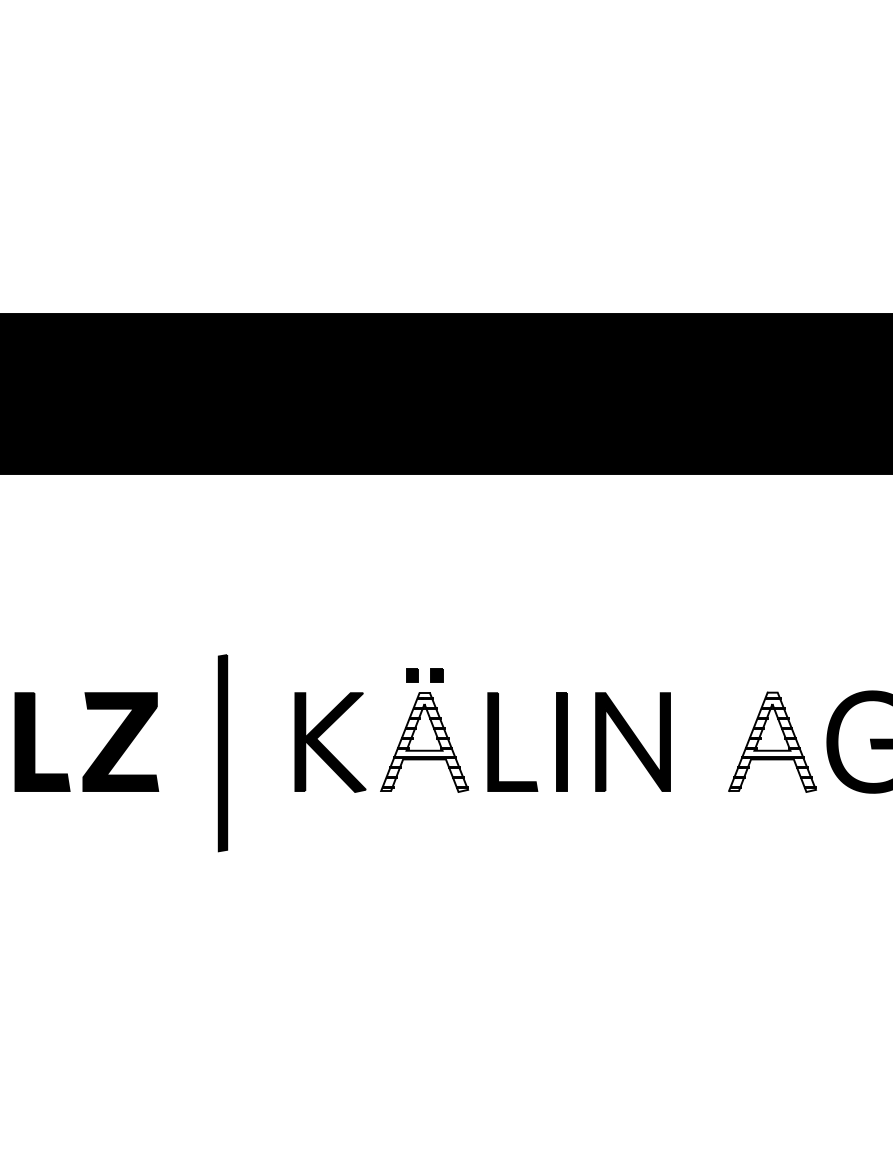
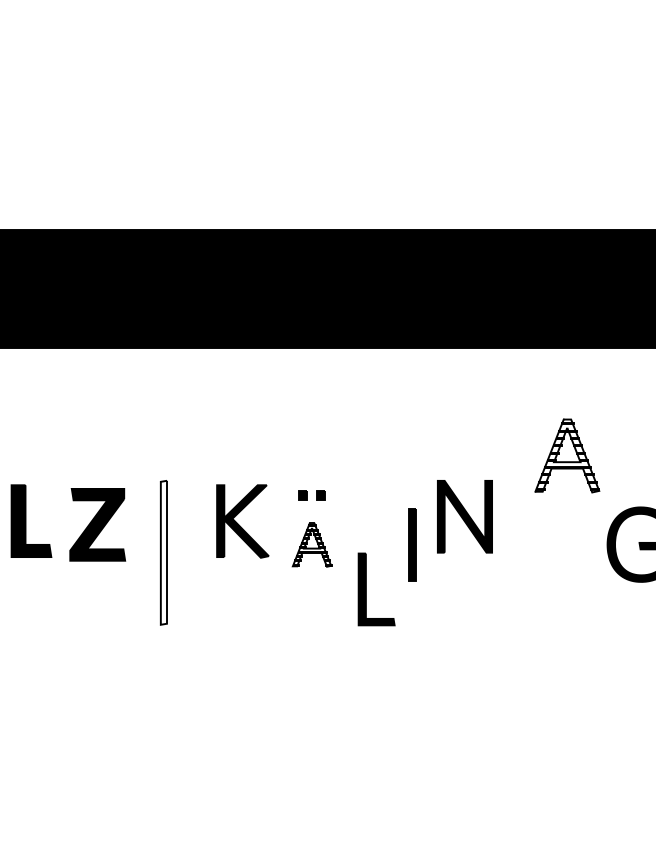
part: (35, 741) -> (26, 520), moved
part: (120, 741) -> (97, 524), moved
part: (498, 741) -> (366, 589), moved
part: (632, 741) -> (464, 516), moved
part: (772, 741) -> (567, 455), moved
part: (424, 742) -> (311, 544), size x0.6
part: (324, 745) -> (238, 523), moved
fill: (222, 753) -> (163, 553), removed

